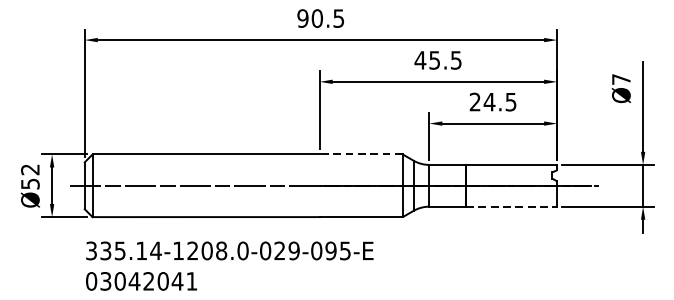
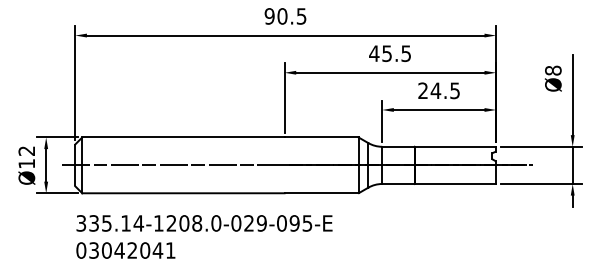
text: (621, 79) -> (553, 70), Ø7 -> Ø8
line: (361, 154) -> (321, 137), dashed -> solid
text: (29, 183) -> (26, 163), Ø52 -> Ø12
line: (511, 206) -> (455, 183), dashed -> solid

